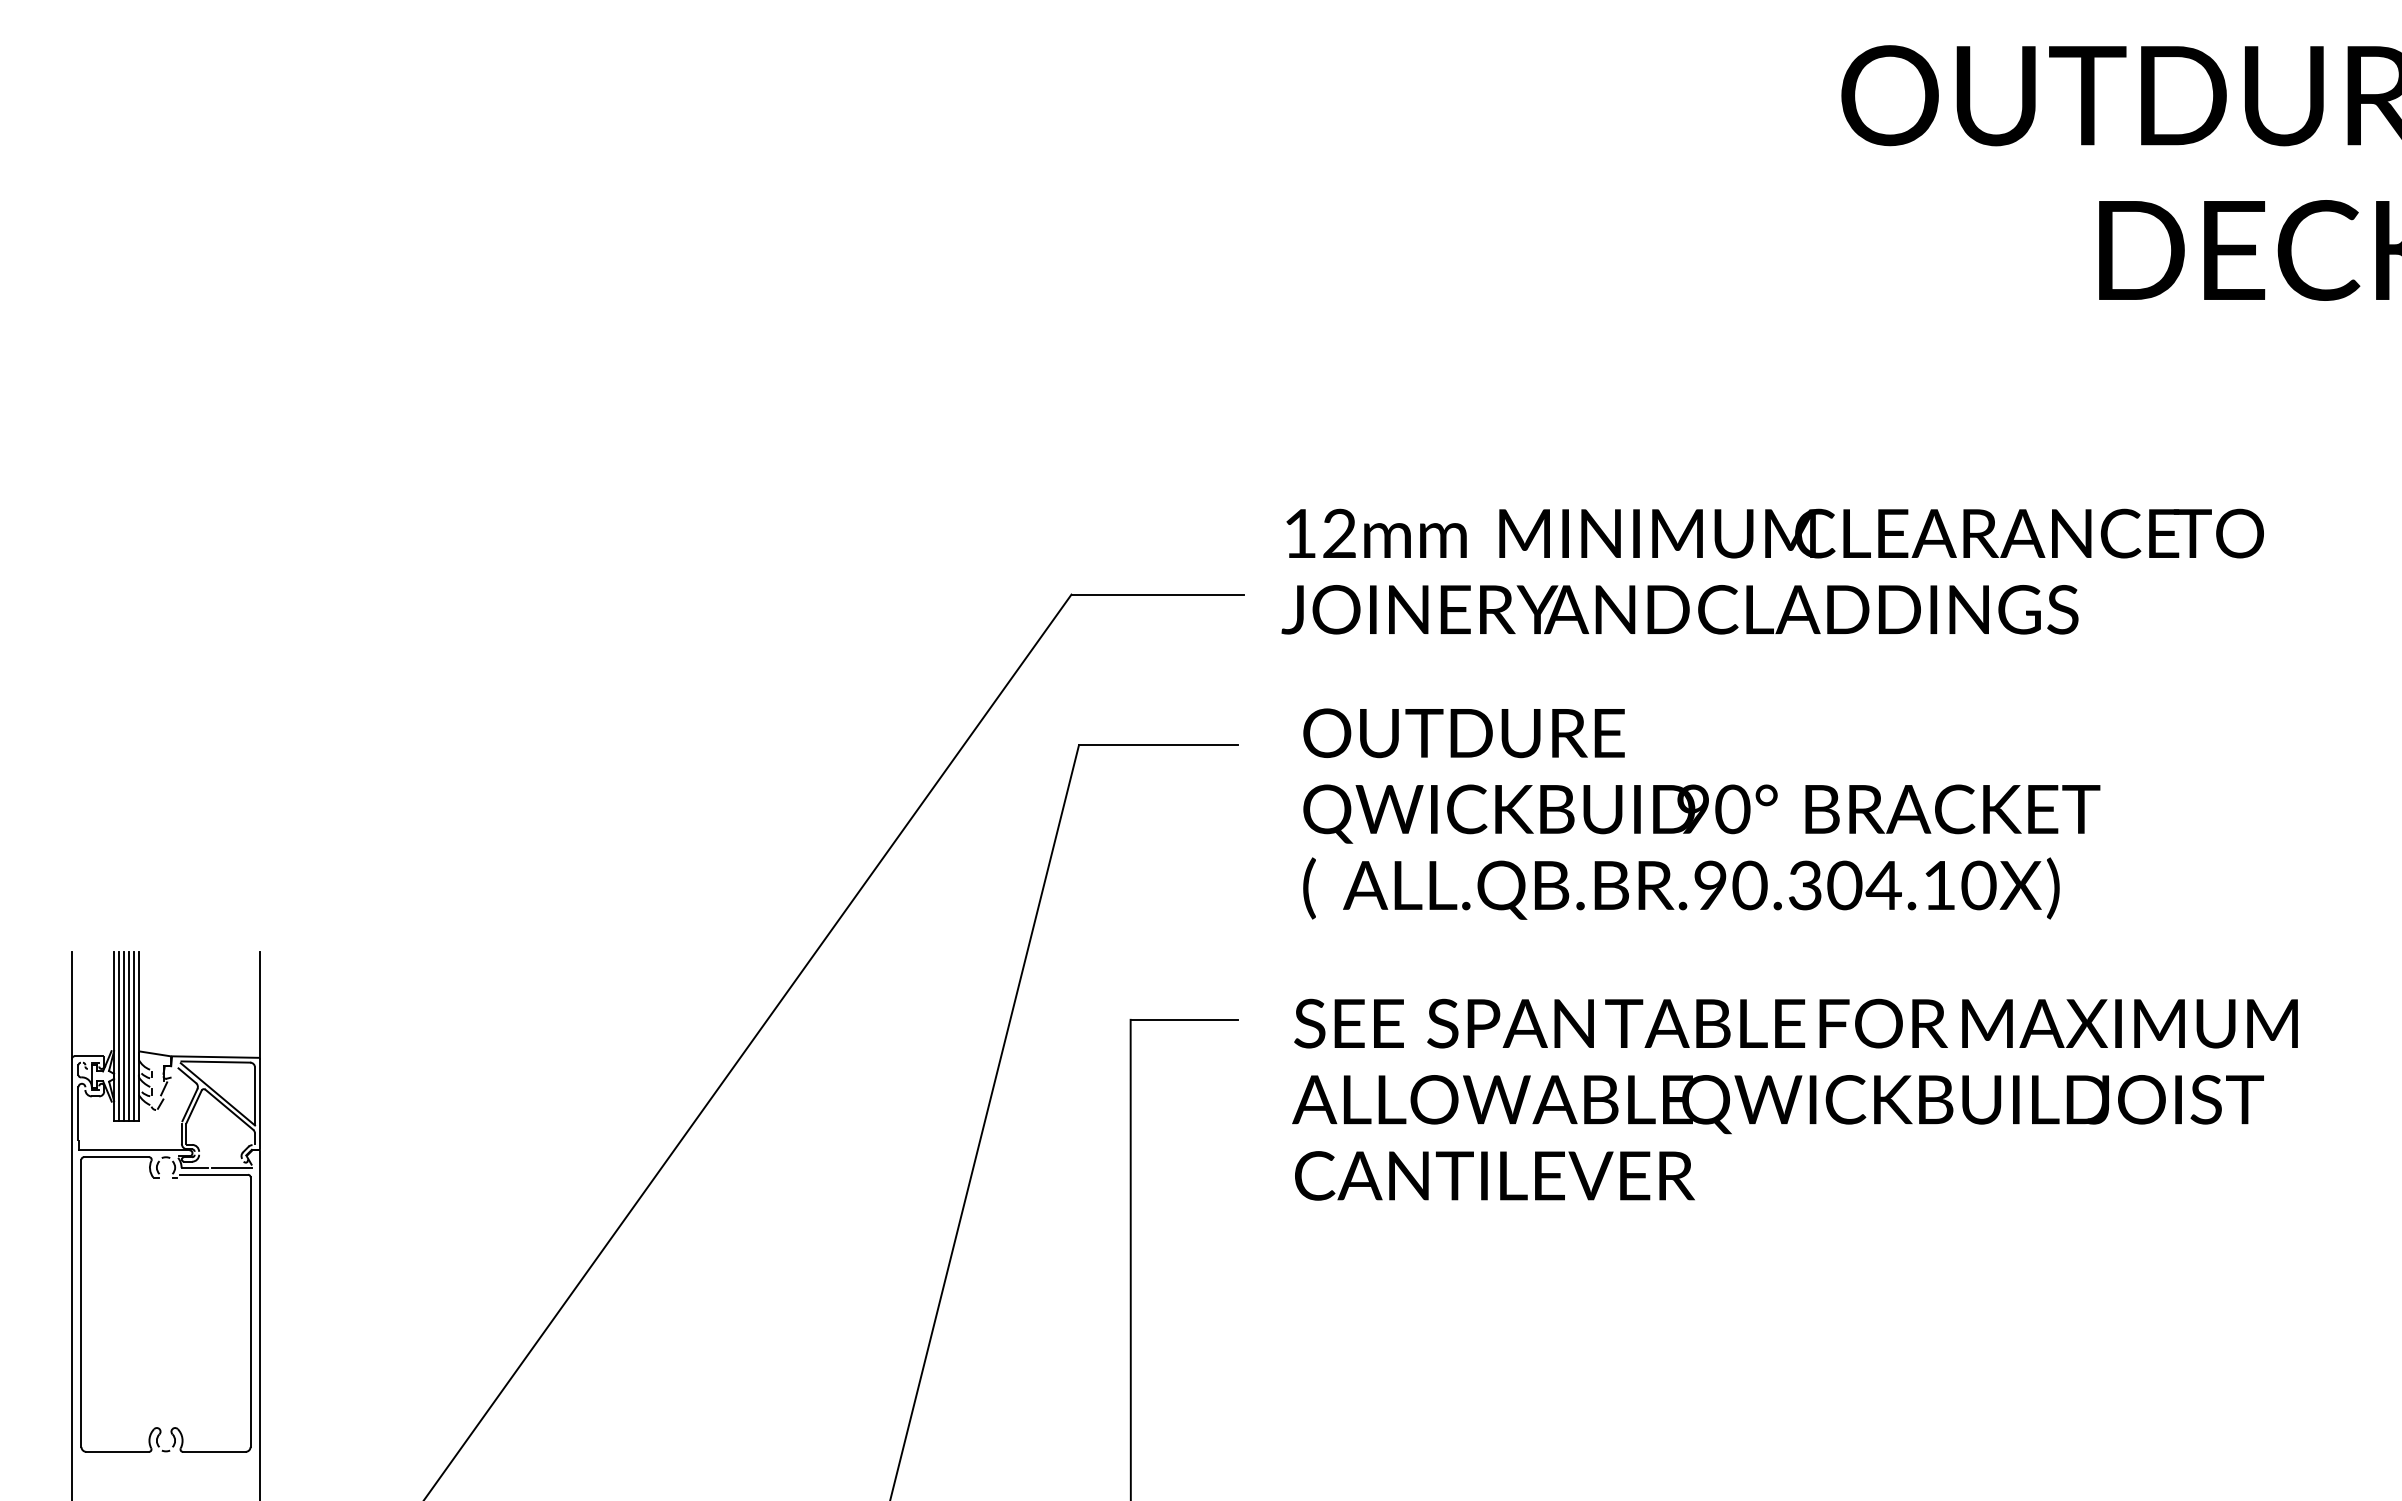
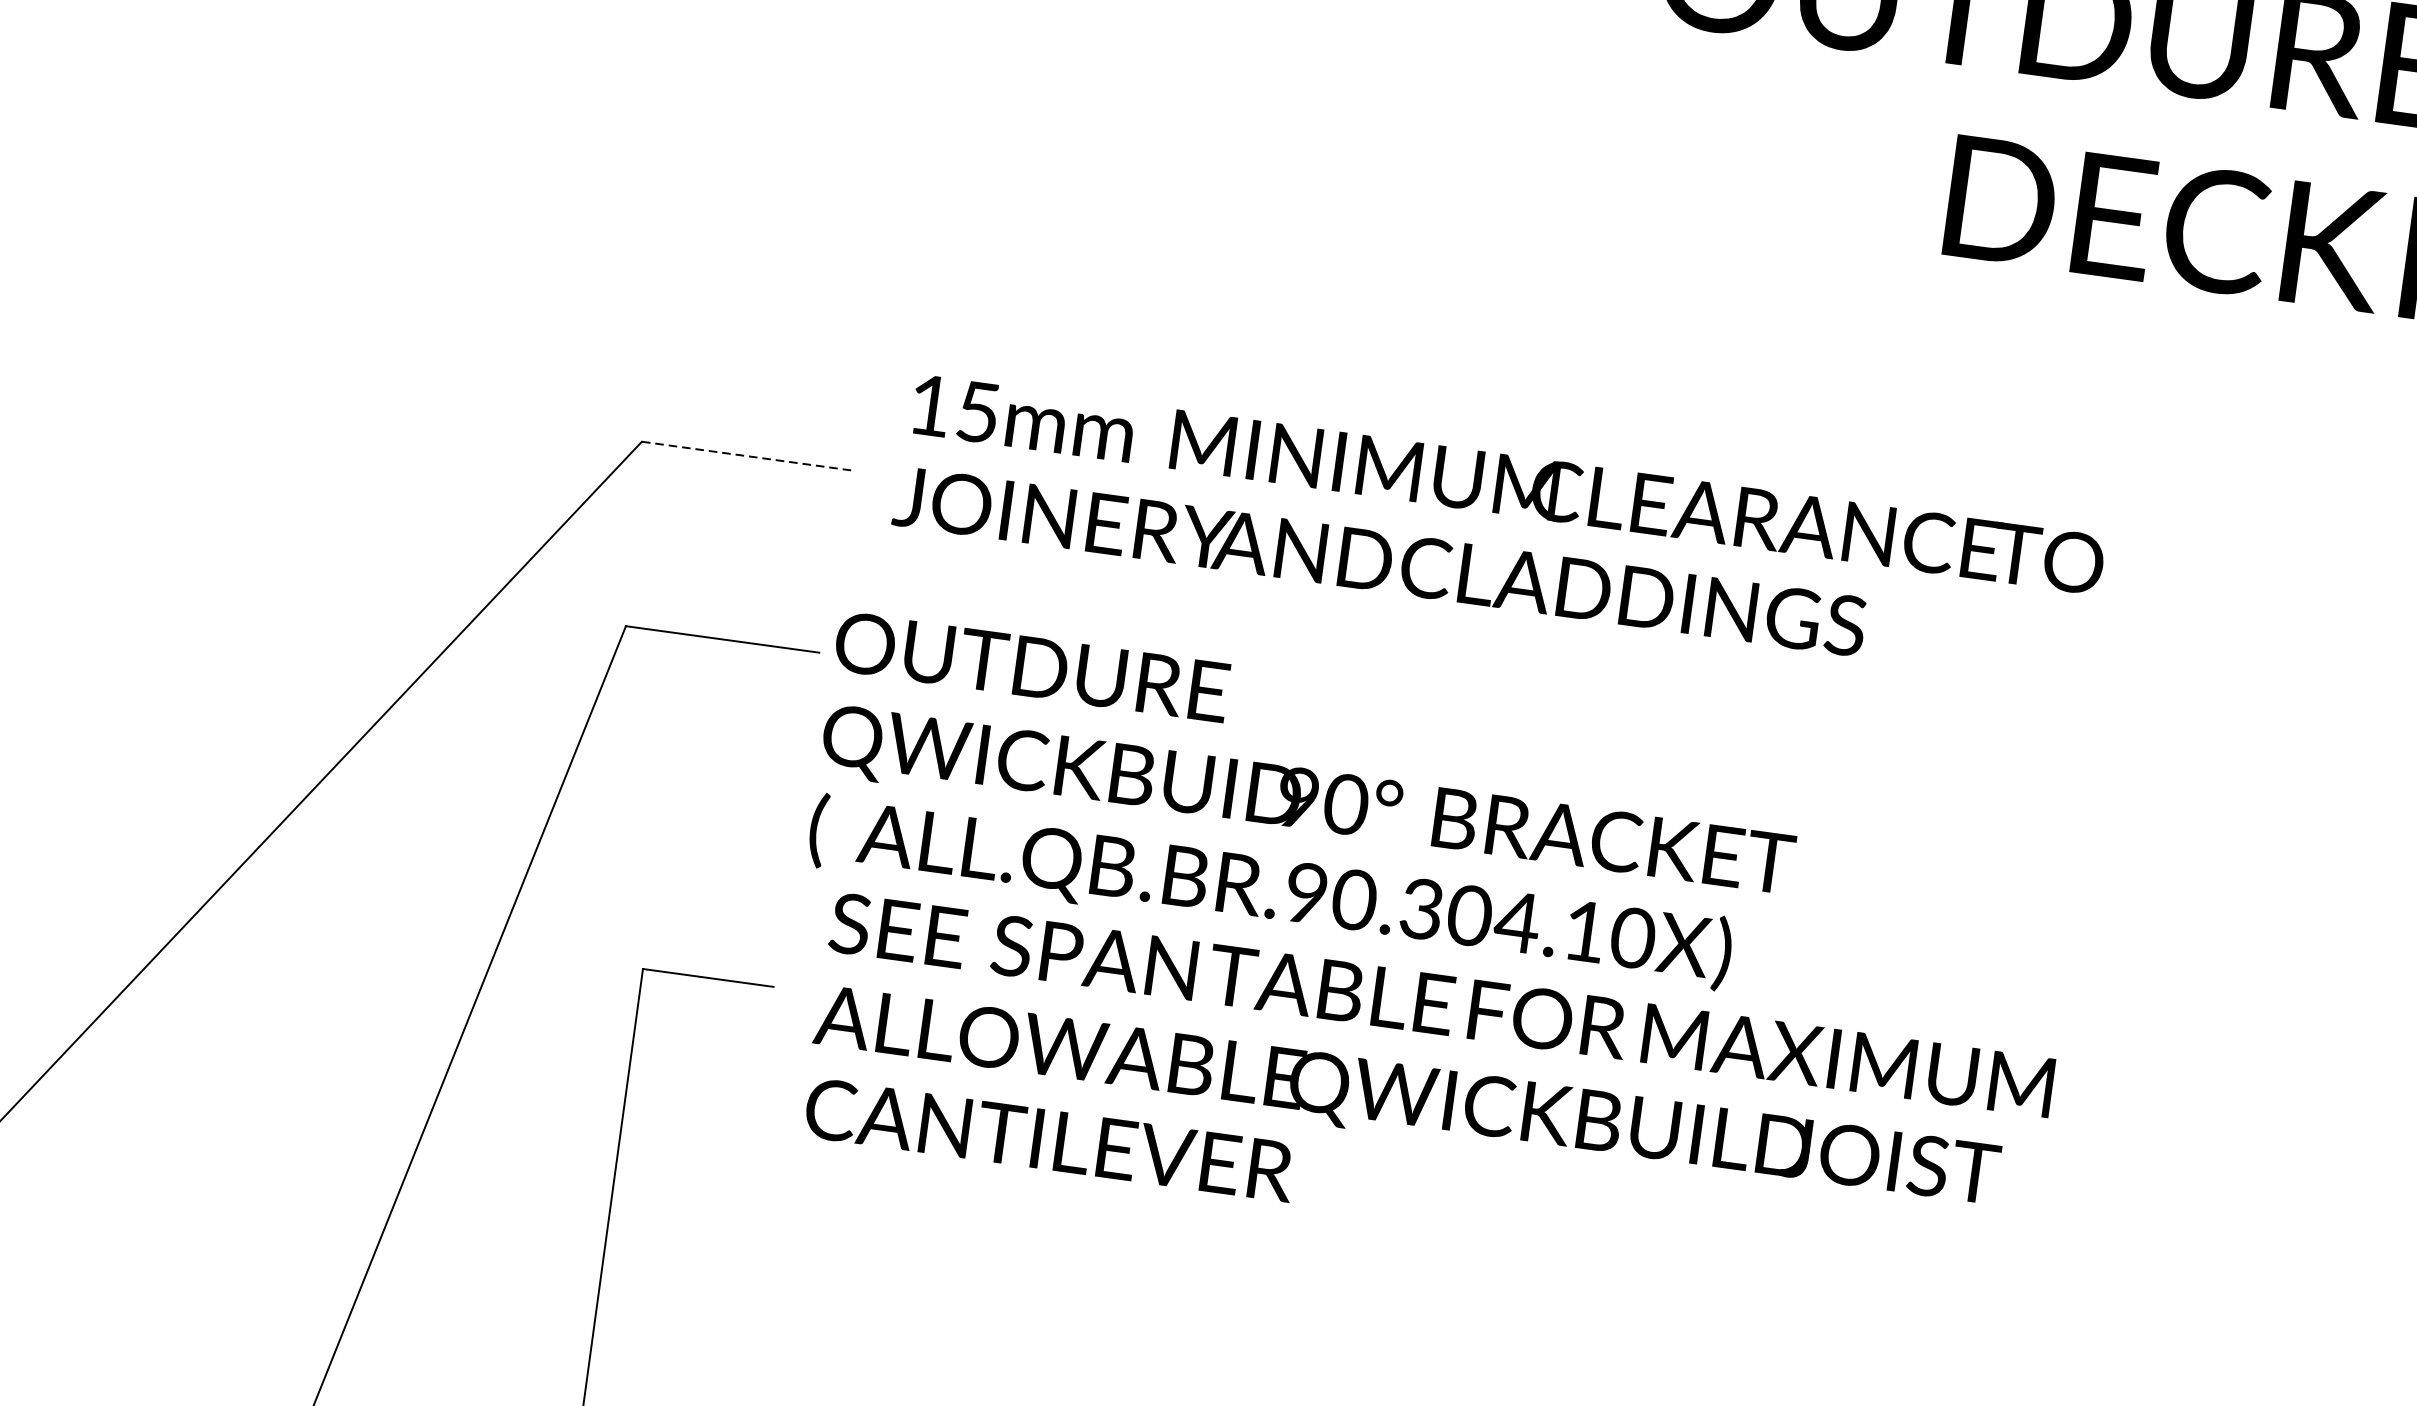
text: (1339, 533) -> (978, 412), 12mm -> 15mm
line: (1158, 594) -> (747, 456), solid -> dashed
text: (1701, 813) -> (1307, 804), moved
text: (1794, 1099) -> (1427, 1097), moved

